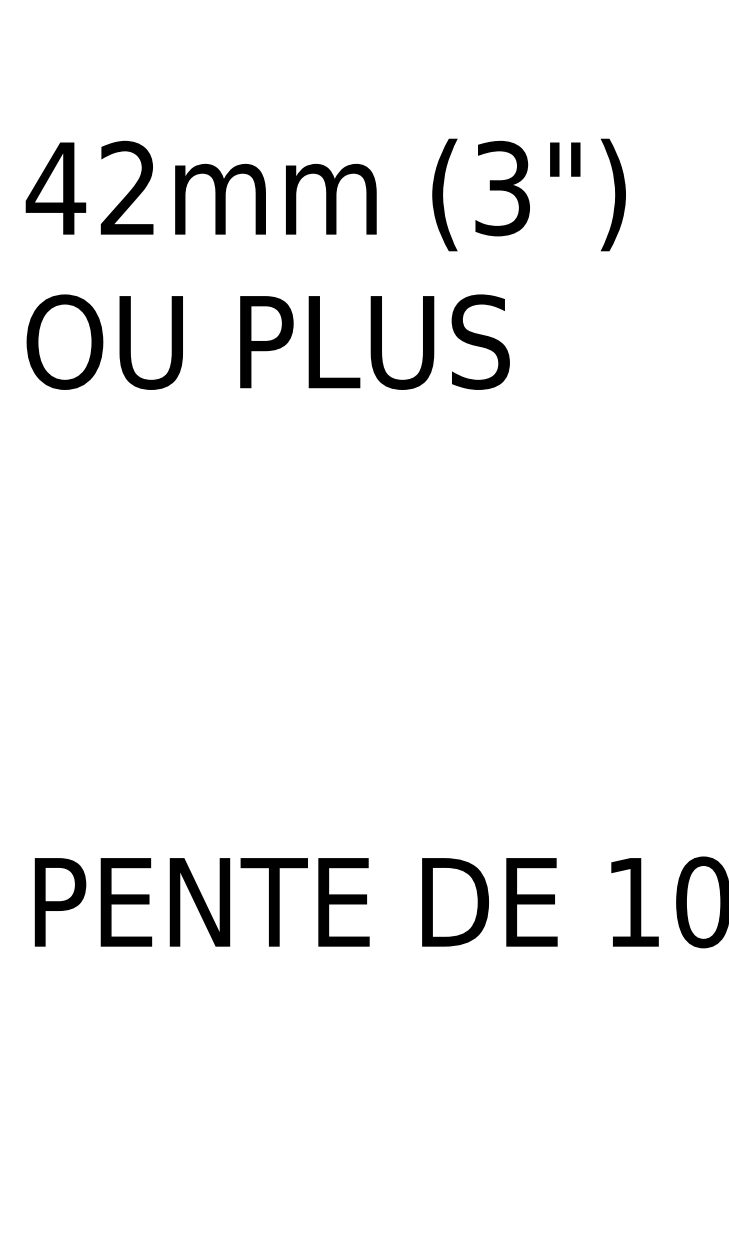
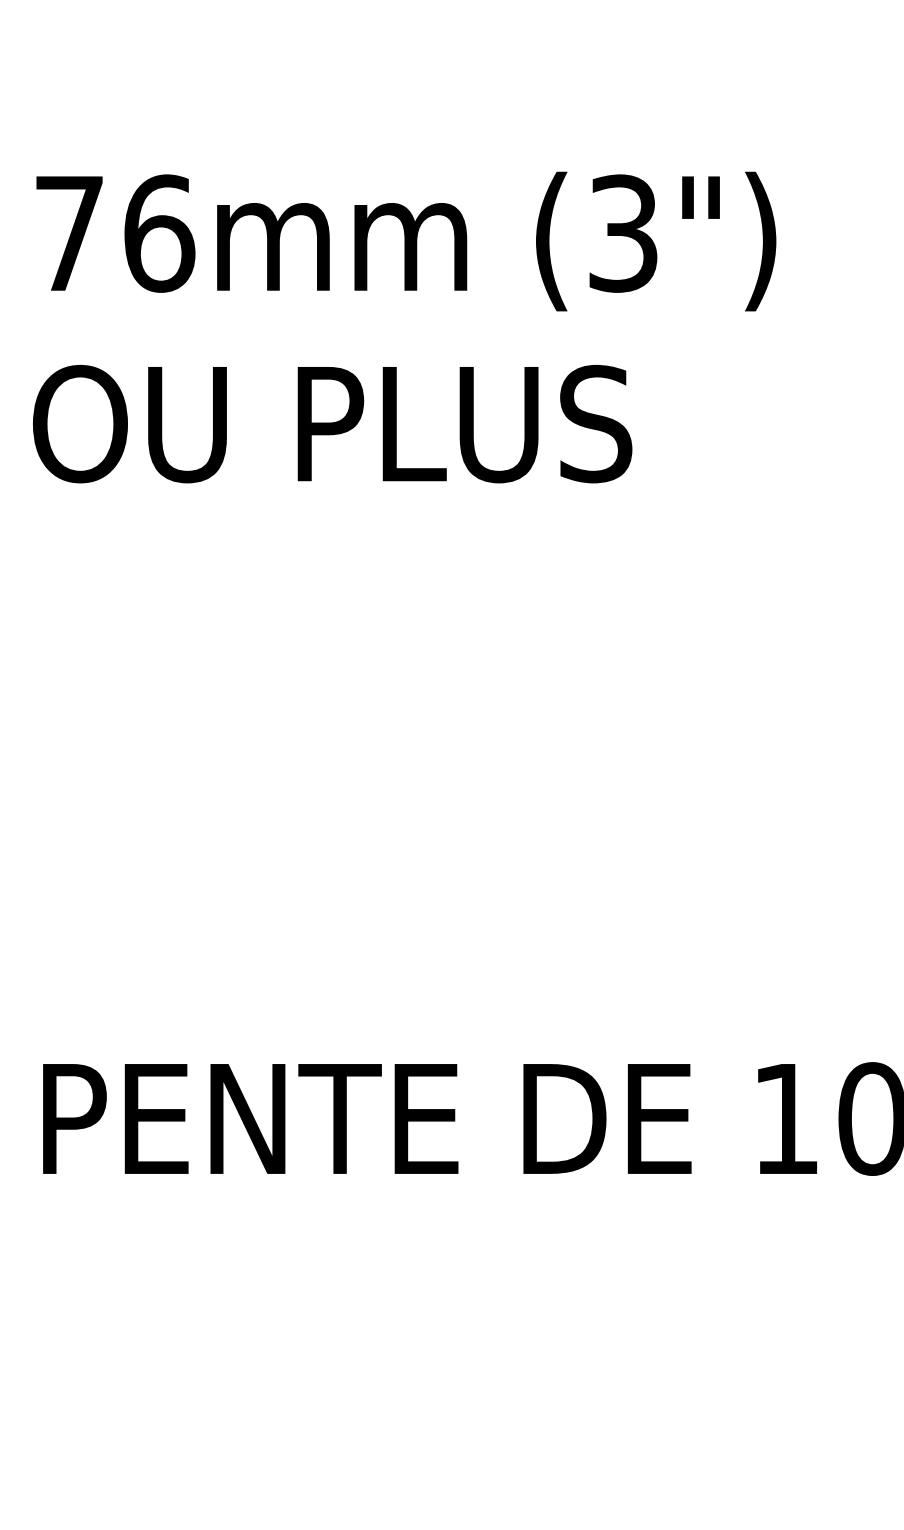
text: (91, 188) -> (113, 233), 42mm -> 76mm

